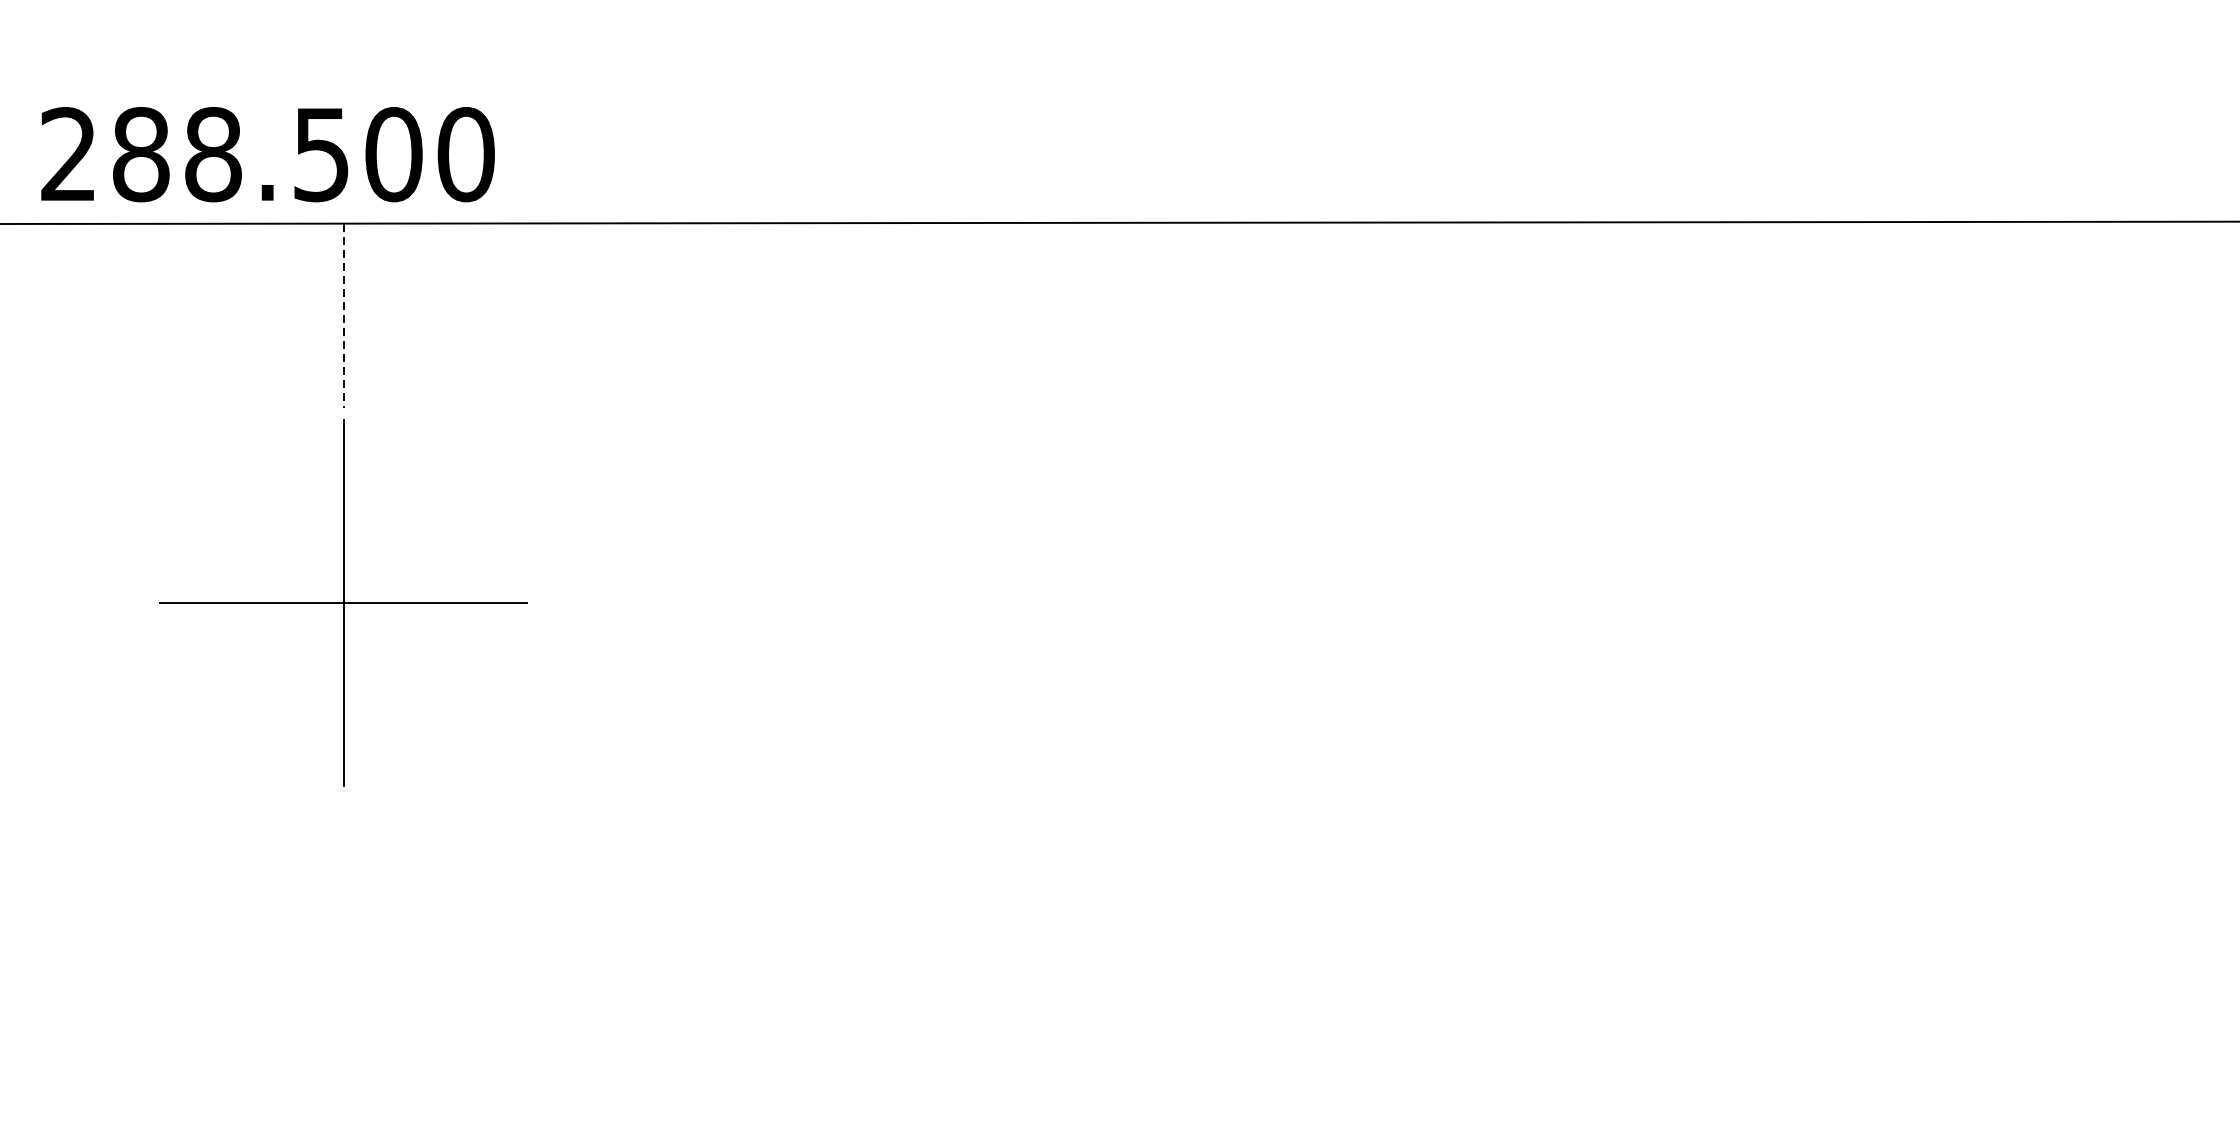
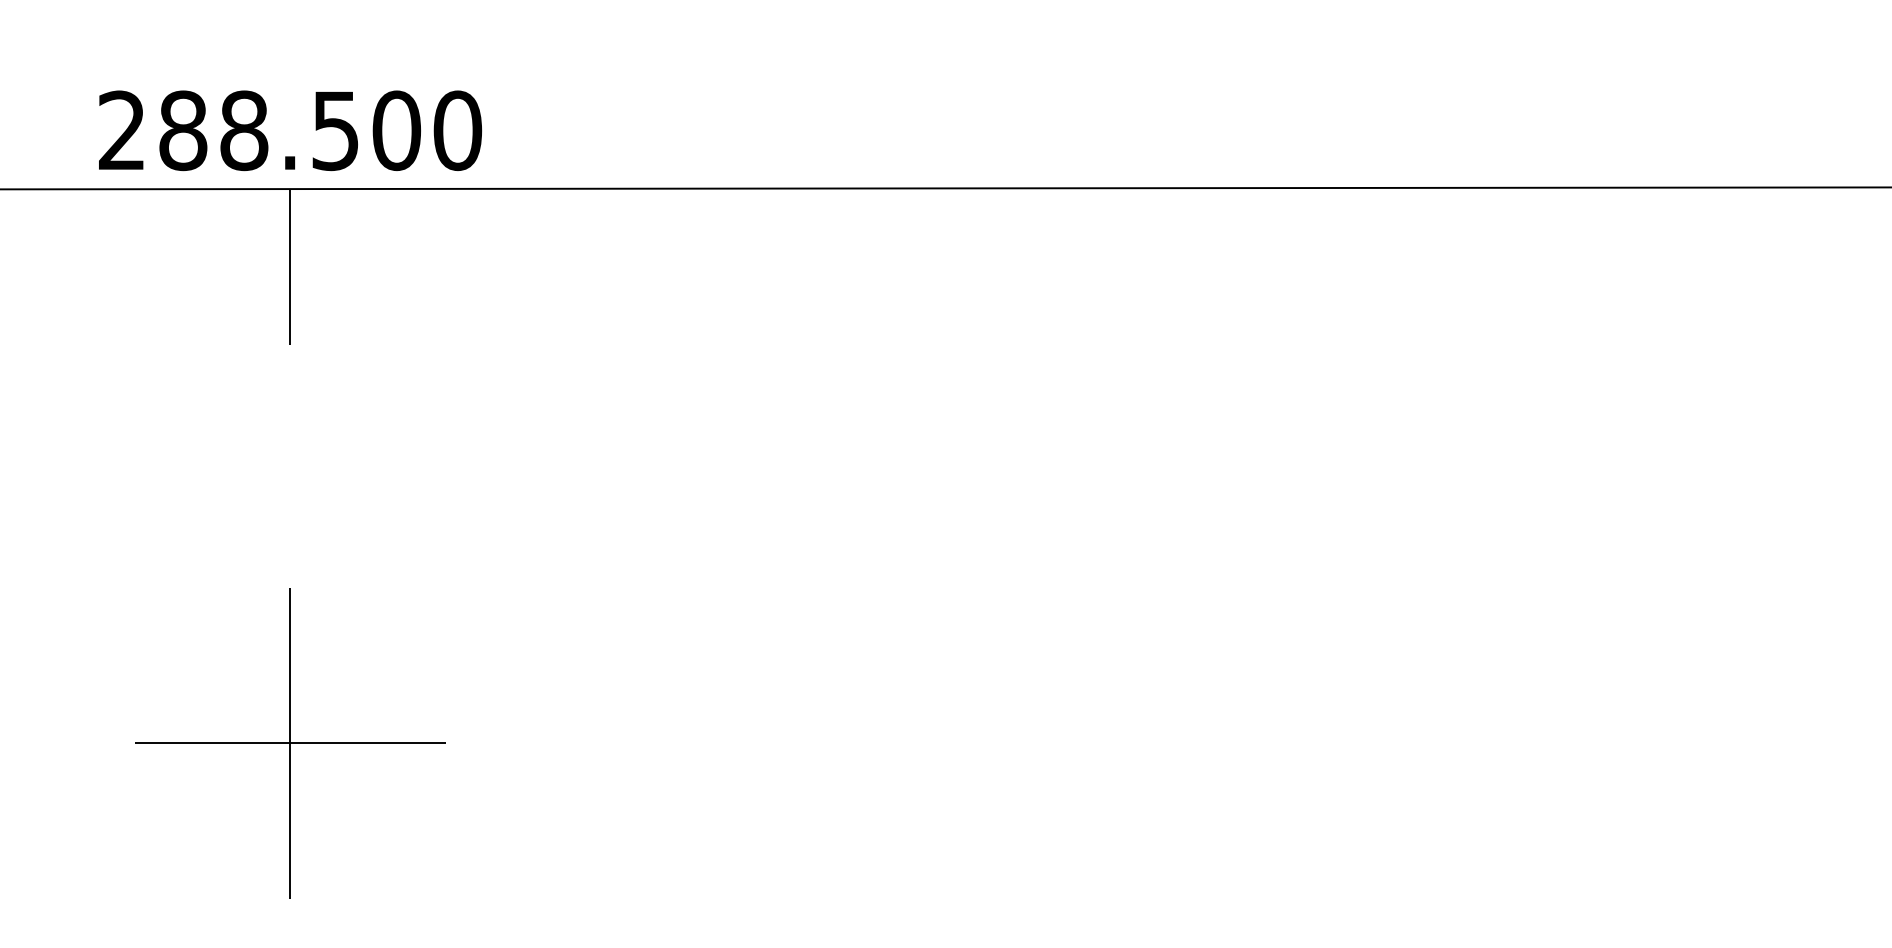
text: (268, 154) -> (290, 130), moved
line: (343, 315) -> (290, 266), dashed -> solid
part: (343, 603) -> (290, 743), moved

